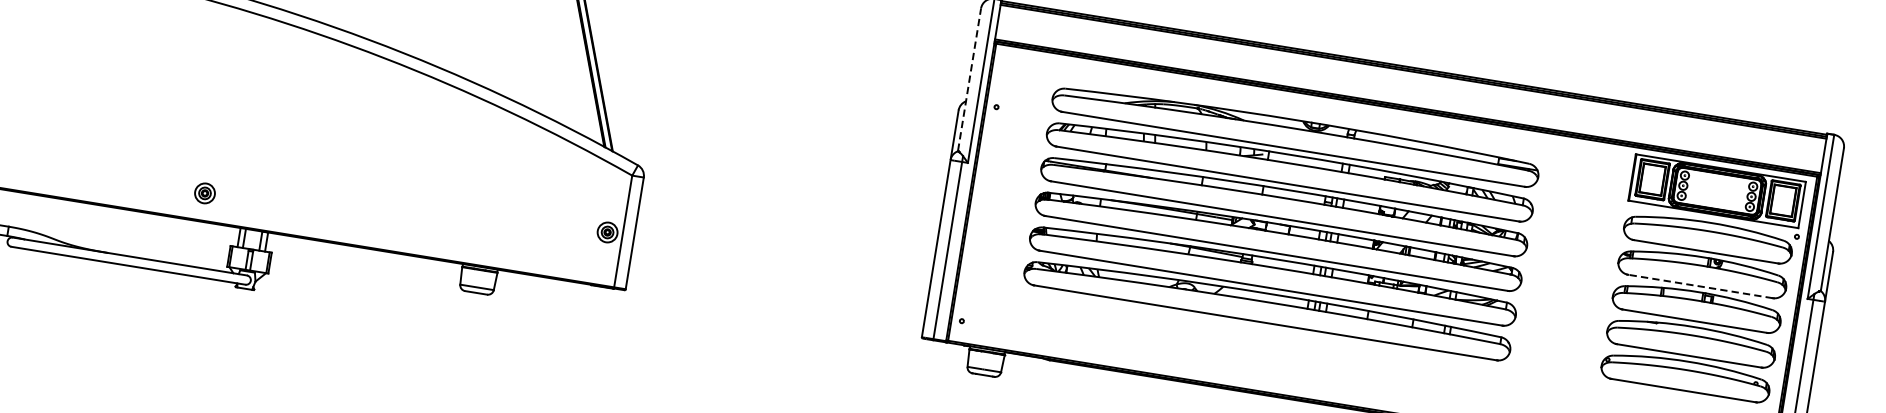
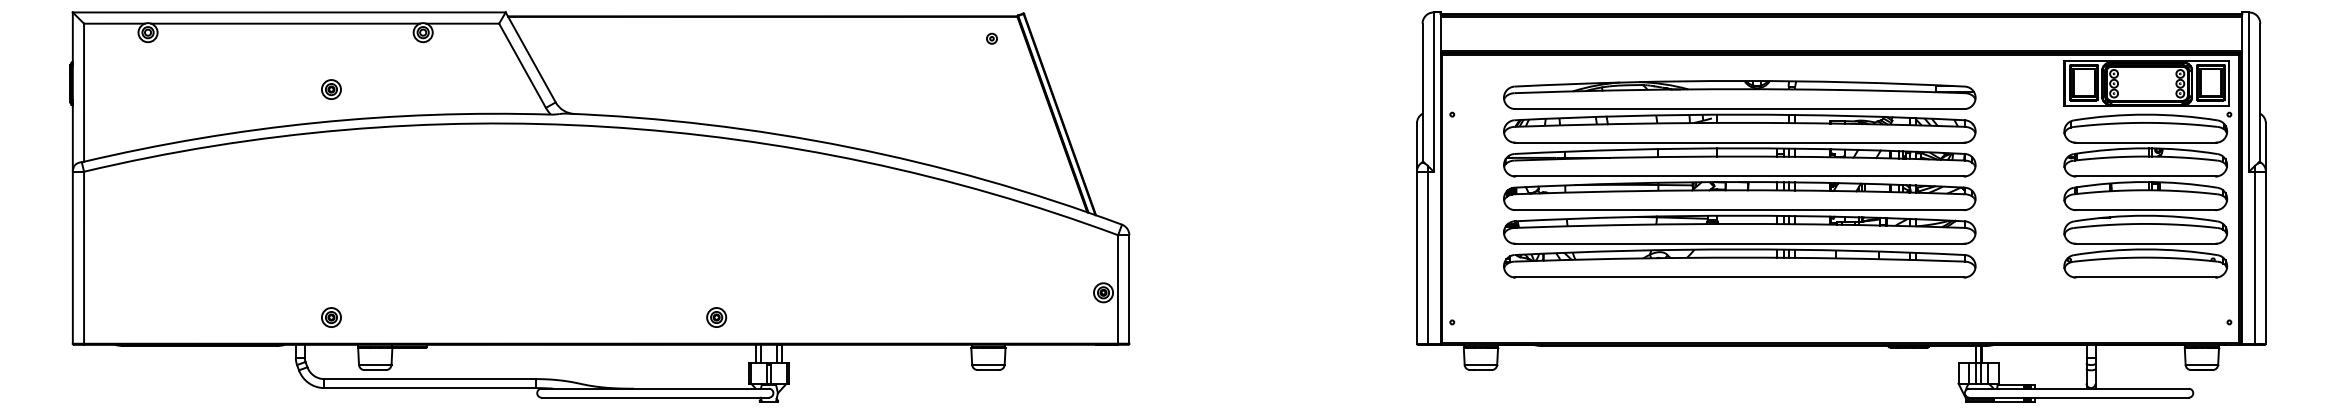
line: (969, 79) -> (1422, 92), dashed -> solid
line: (1700, 286) -> (2145, 176), dashed -> solid

